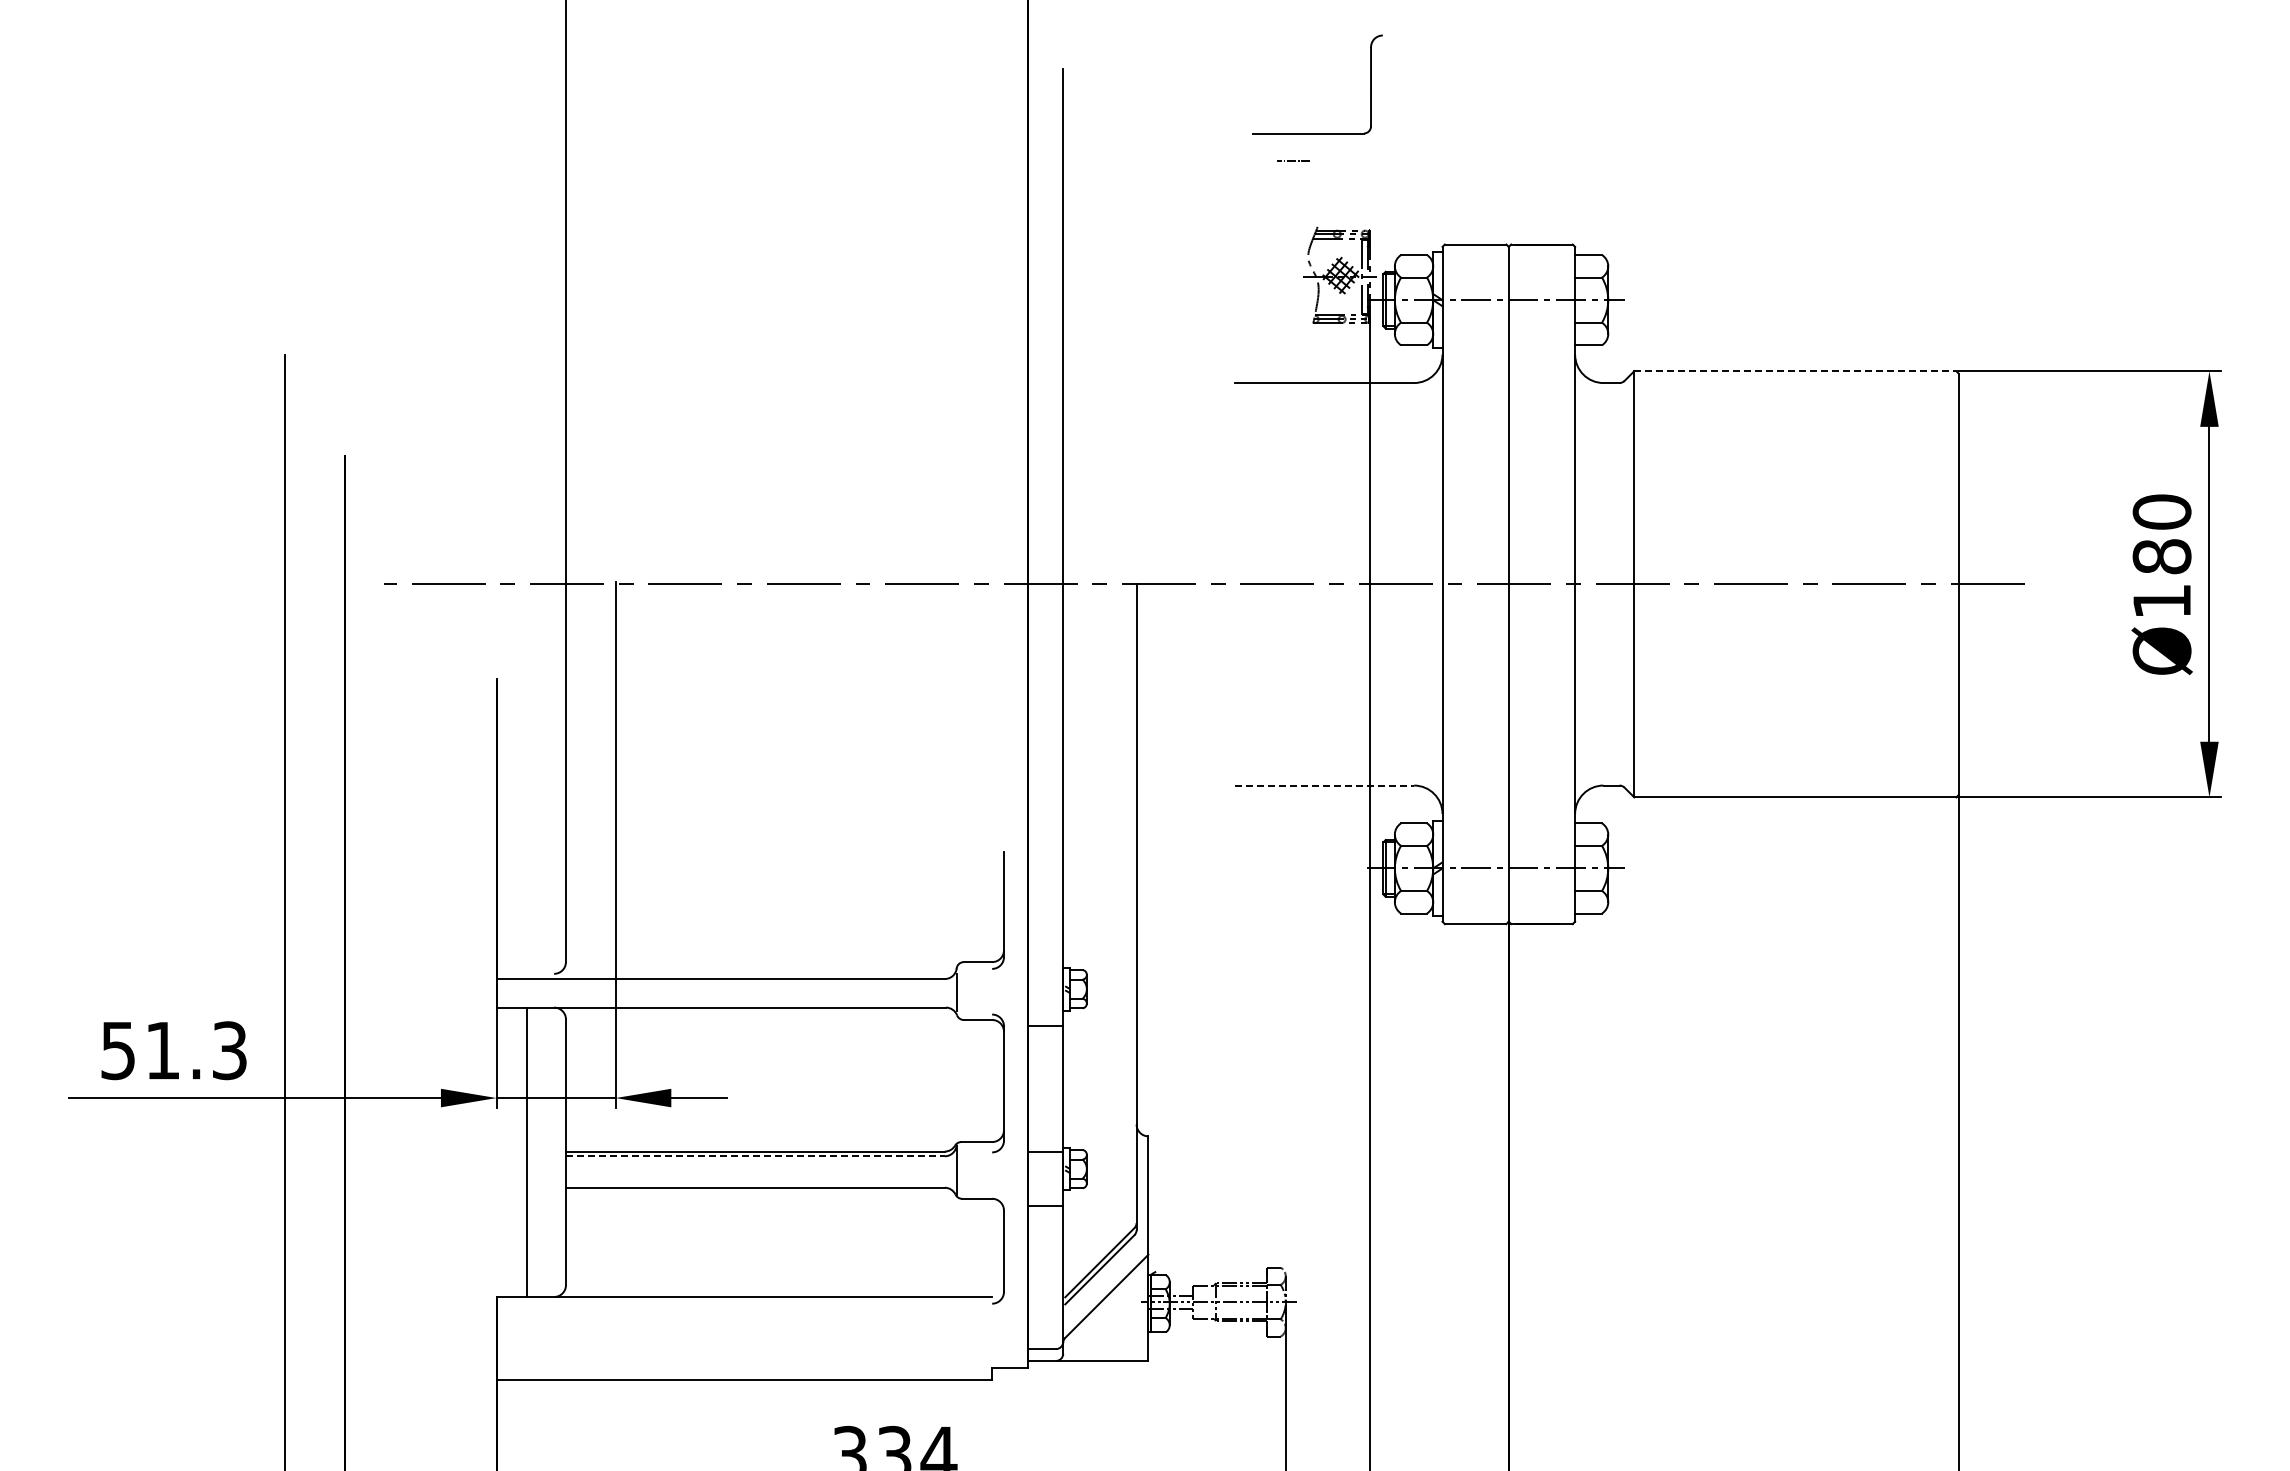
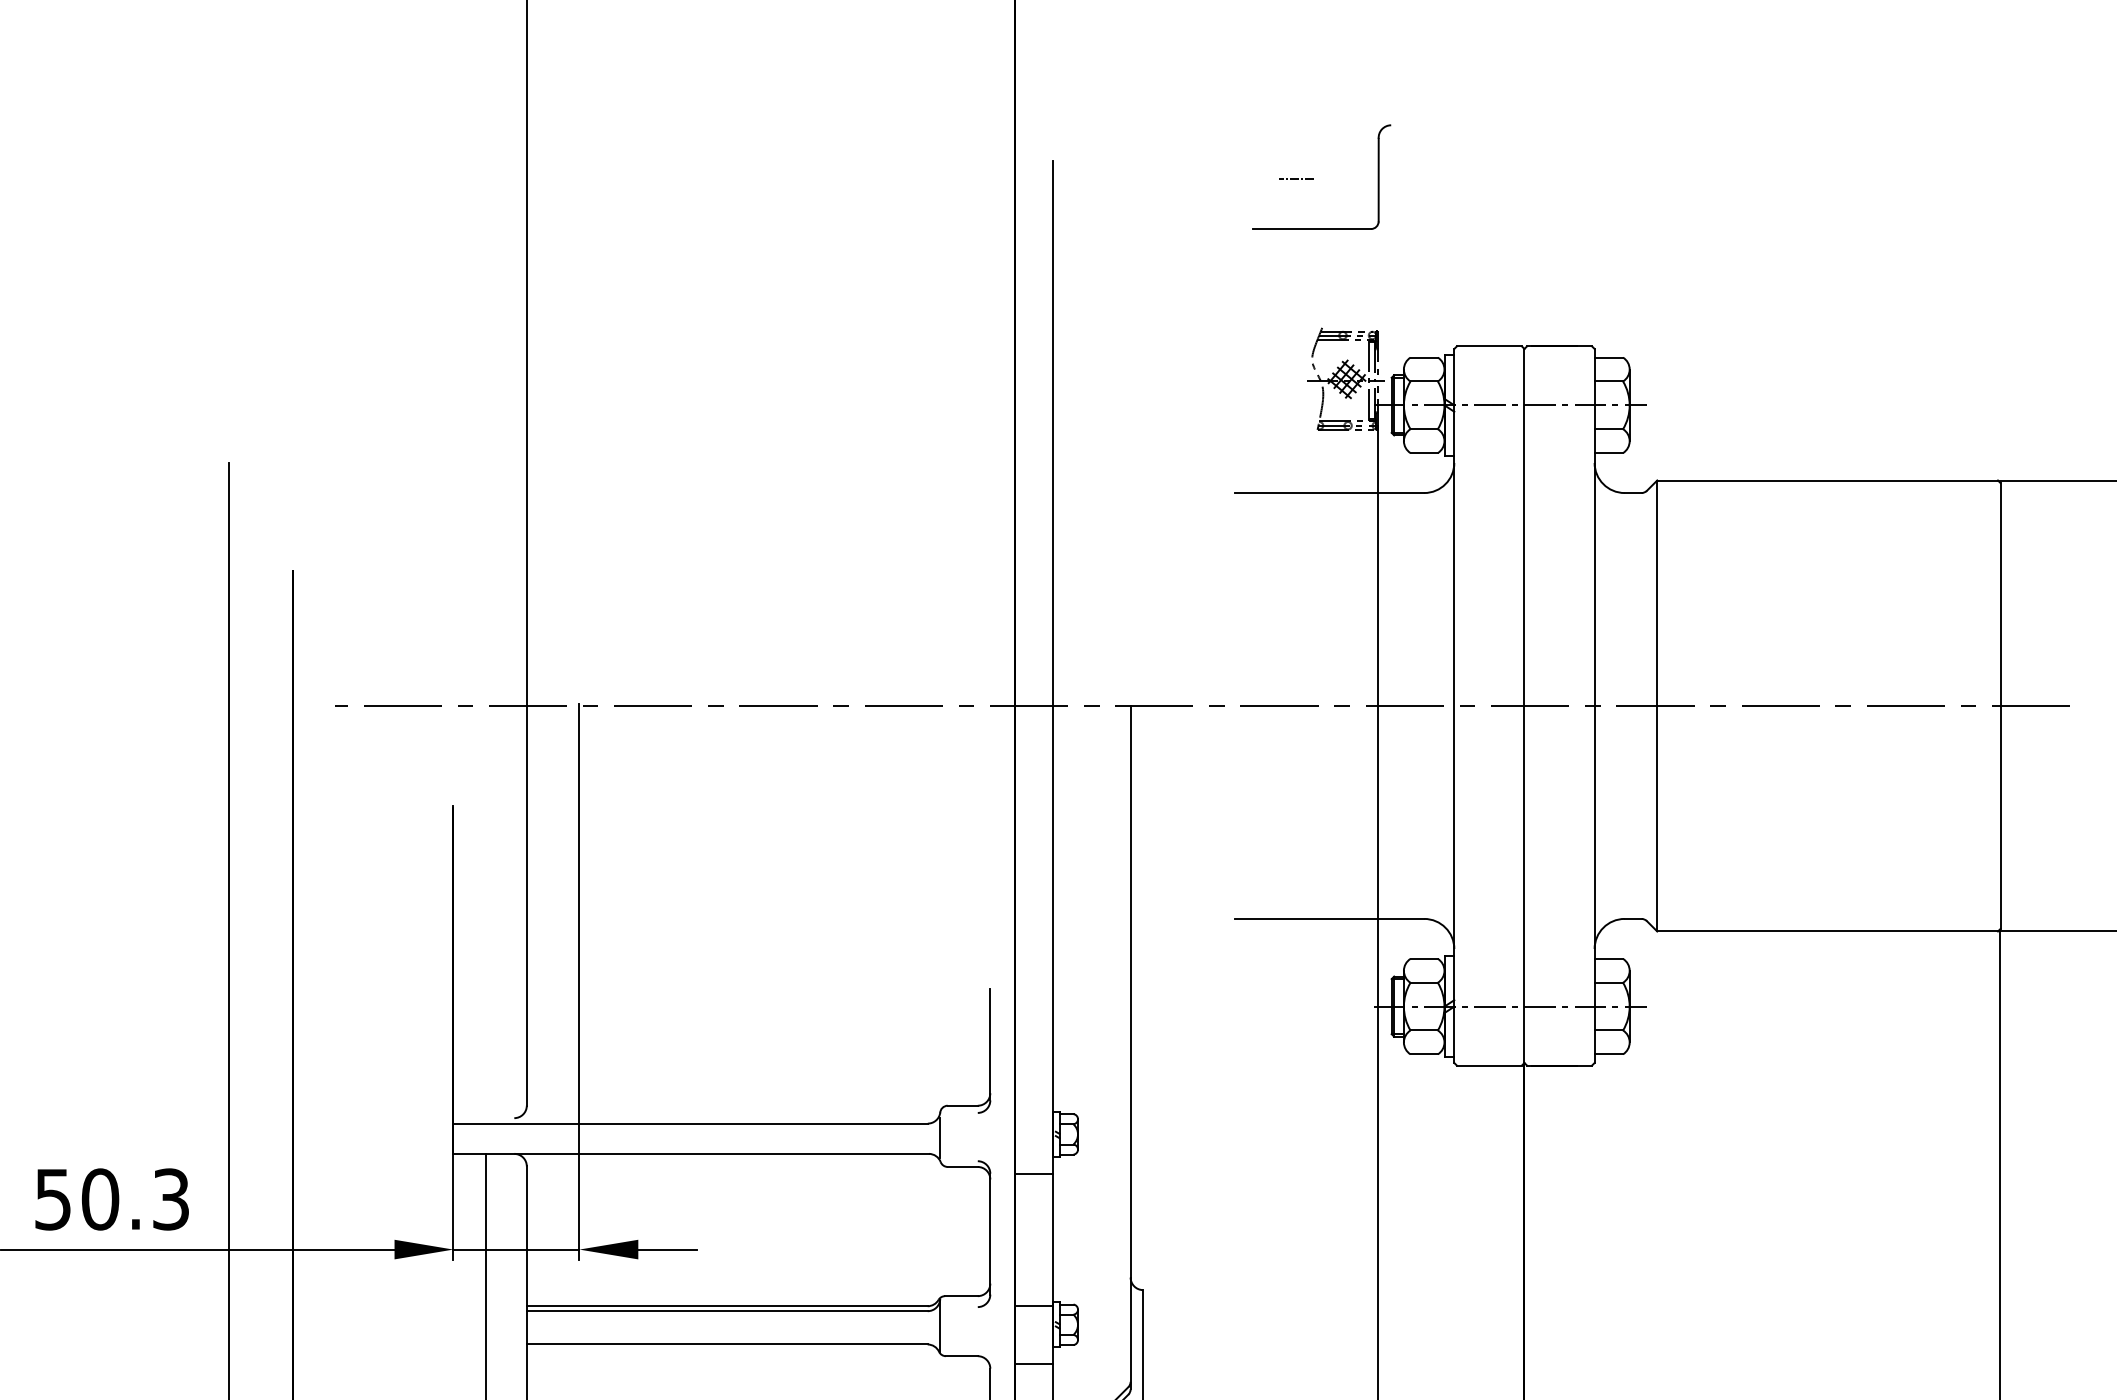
line: (1293, 160) -> (1296, 179), moved
line: (1795, 371) -> (1827, 480), dashed -> solid
line: (1324, 785) -> (1329, 918), dashed -> solid
text: (162, 1050) -> (99, 1199), 51.3 -> 50.3
line: (755, 1156) -> (727, 1311), dashed -> solid

